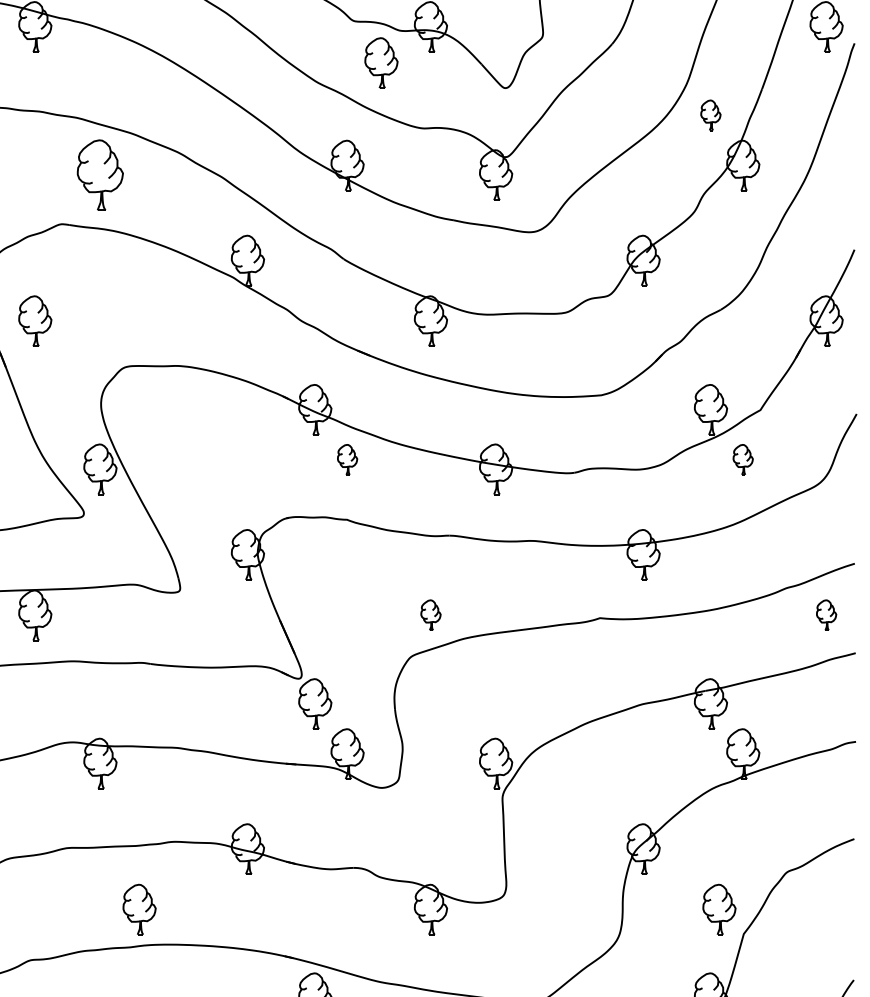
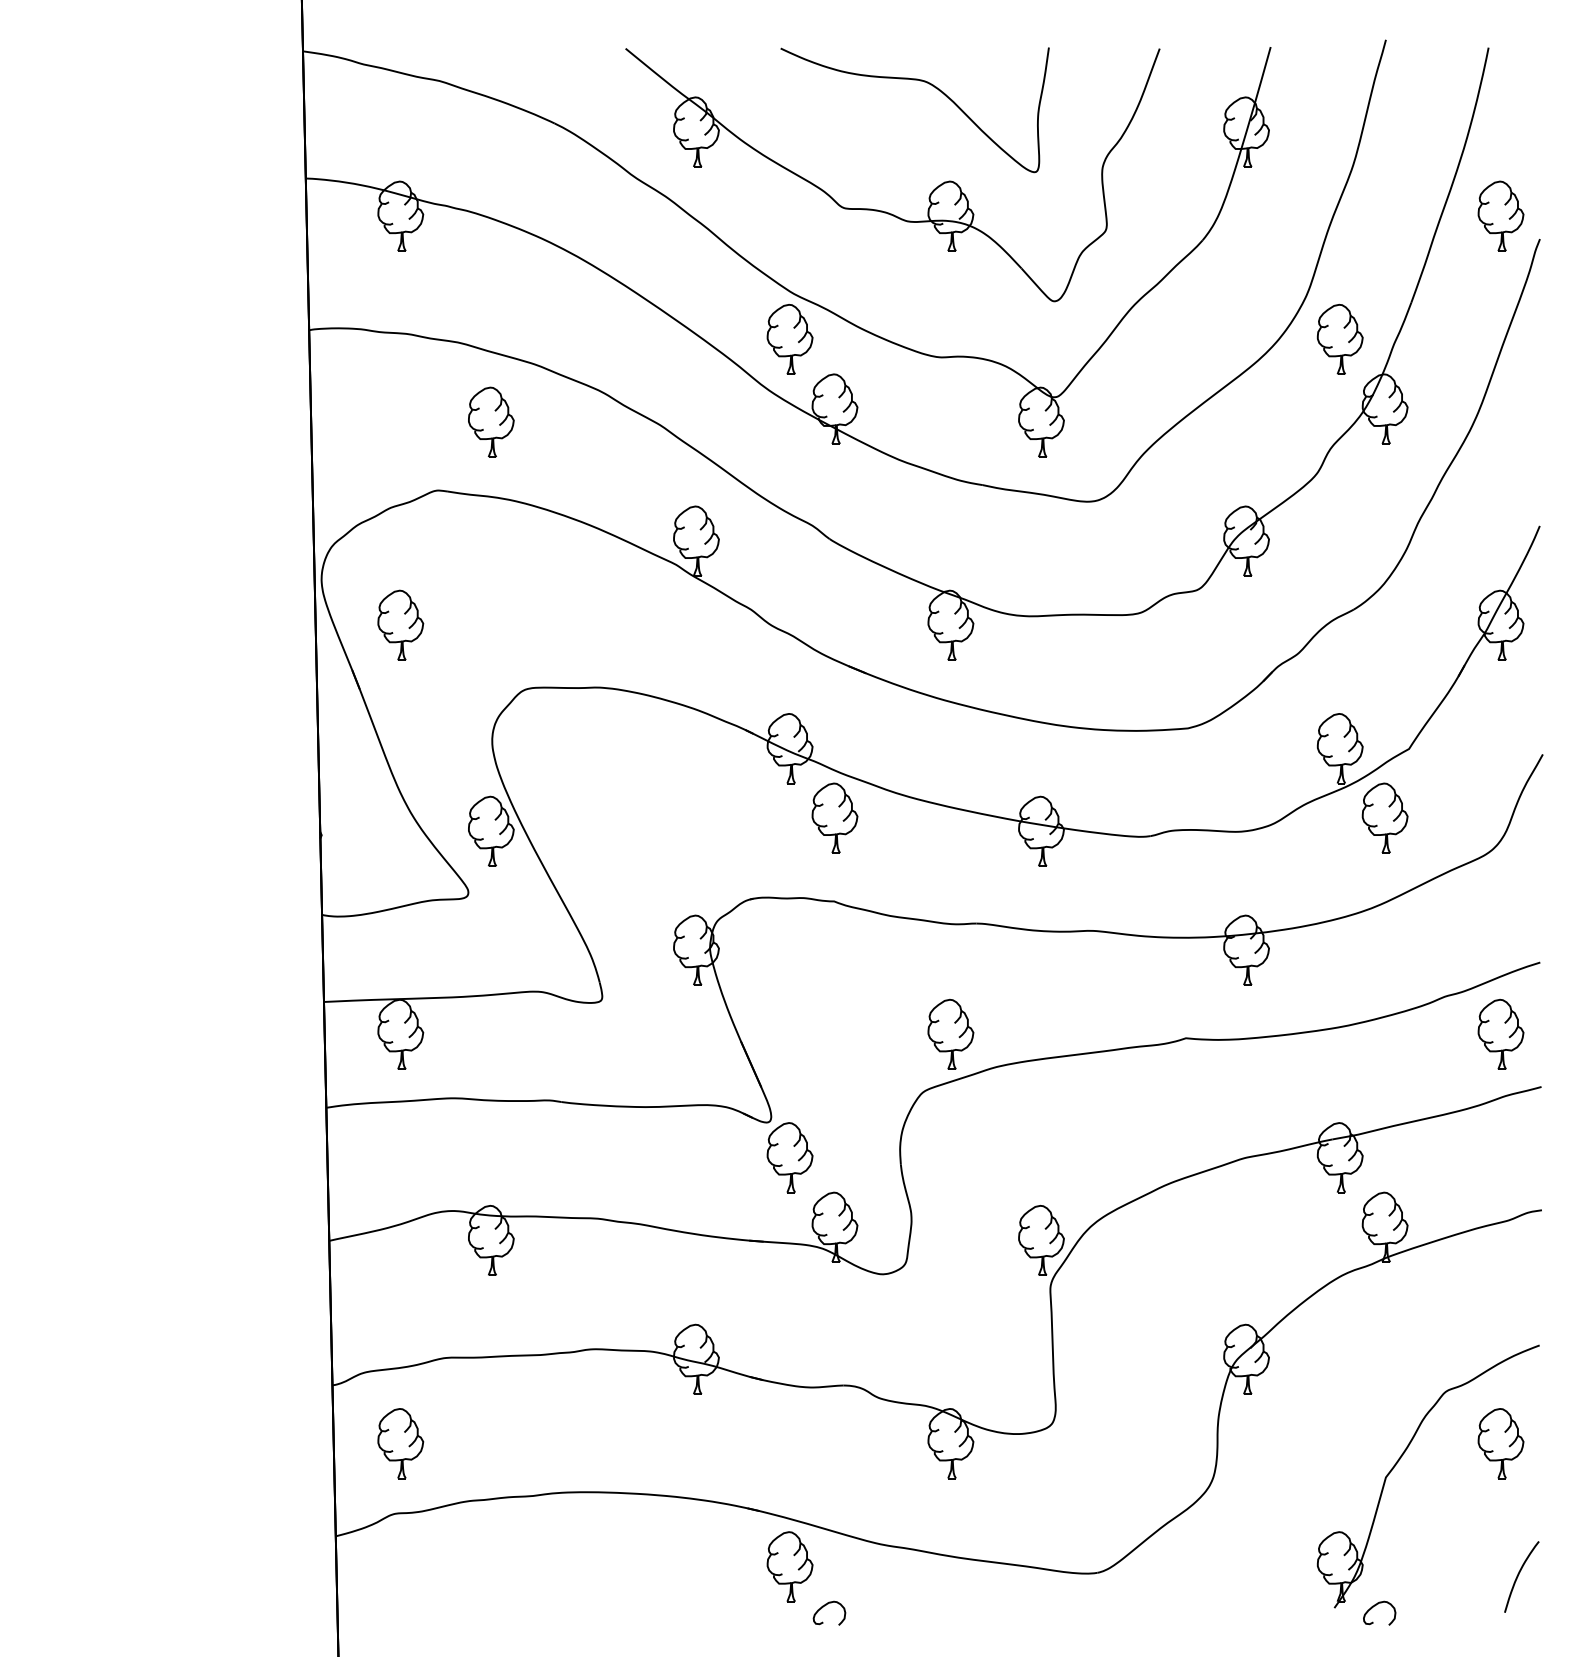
part: (381, 63) -> (789, 339), moved
part: (710, 114) -> (1339, 338), size x1.67
part: (100, 174) -> (491, 421), size x0.71
part: (347, 459) -> (834, 817), size x1.67
part: (742, 459) -> (1384, 817), size x1.67
part: (430, 614) -> (950, 1033), size x1.67
part: (826, 614) -> (1500, 1033), size x1.67
part: (139, 909) -> (400, 1443), moved
part: (719, 909) -> (1500, 1443), moved

